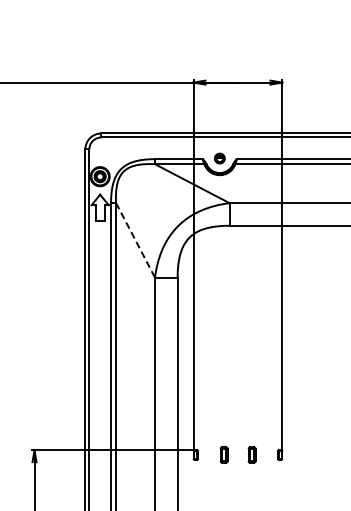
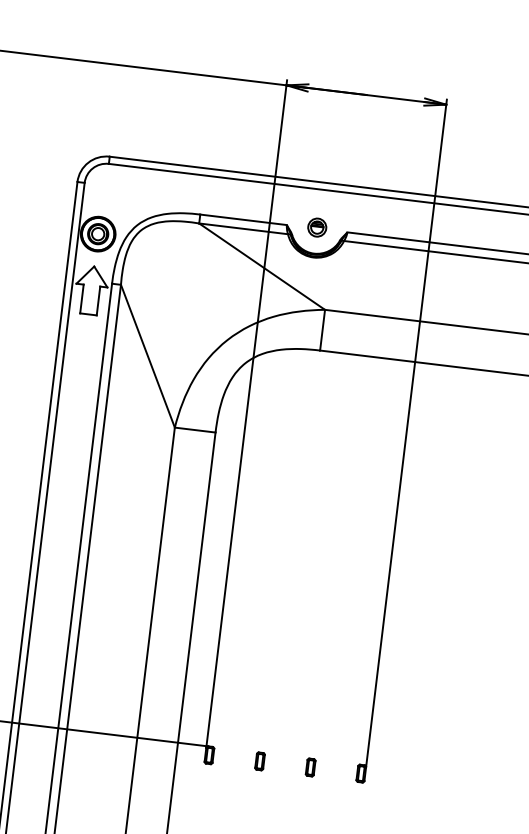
line: (135, 240) -> (147, 356), dashed -> solid
part: (223, 454) -> (259, 760), size x0.62
part: (251, 454) -> (309, 766), size x0.62

